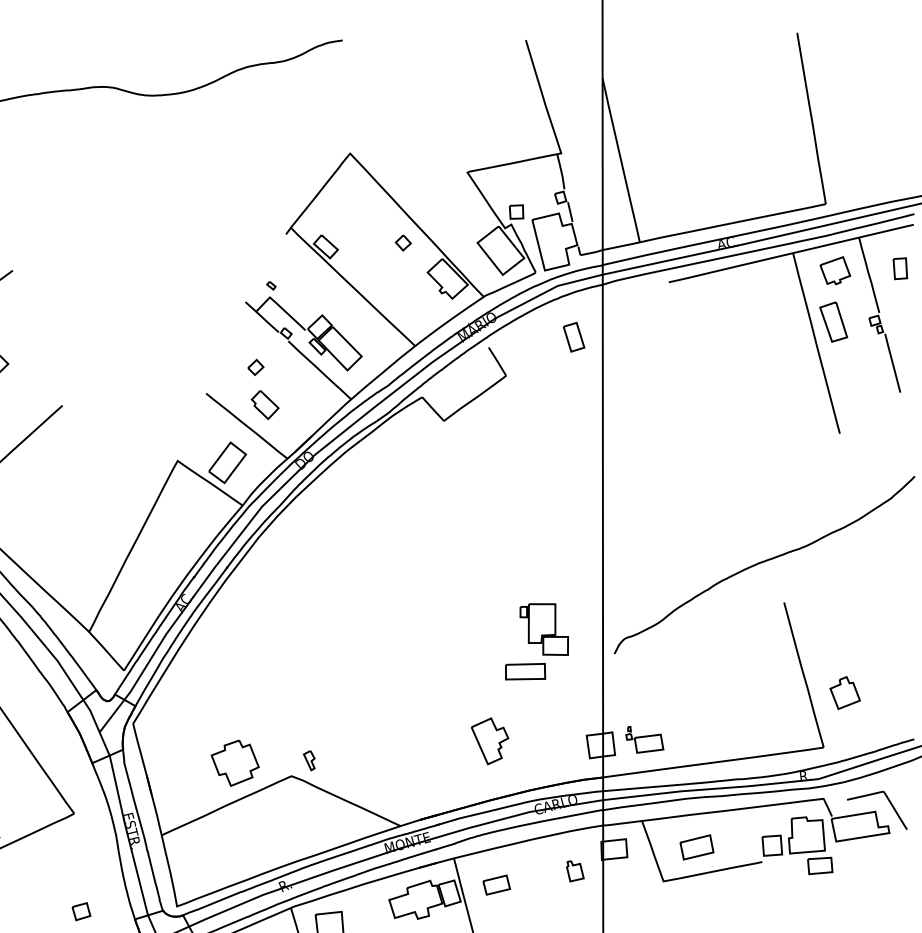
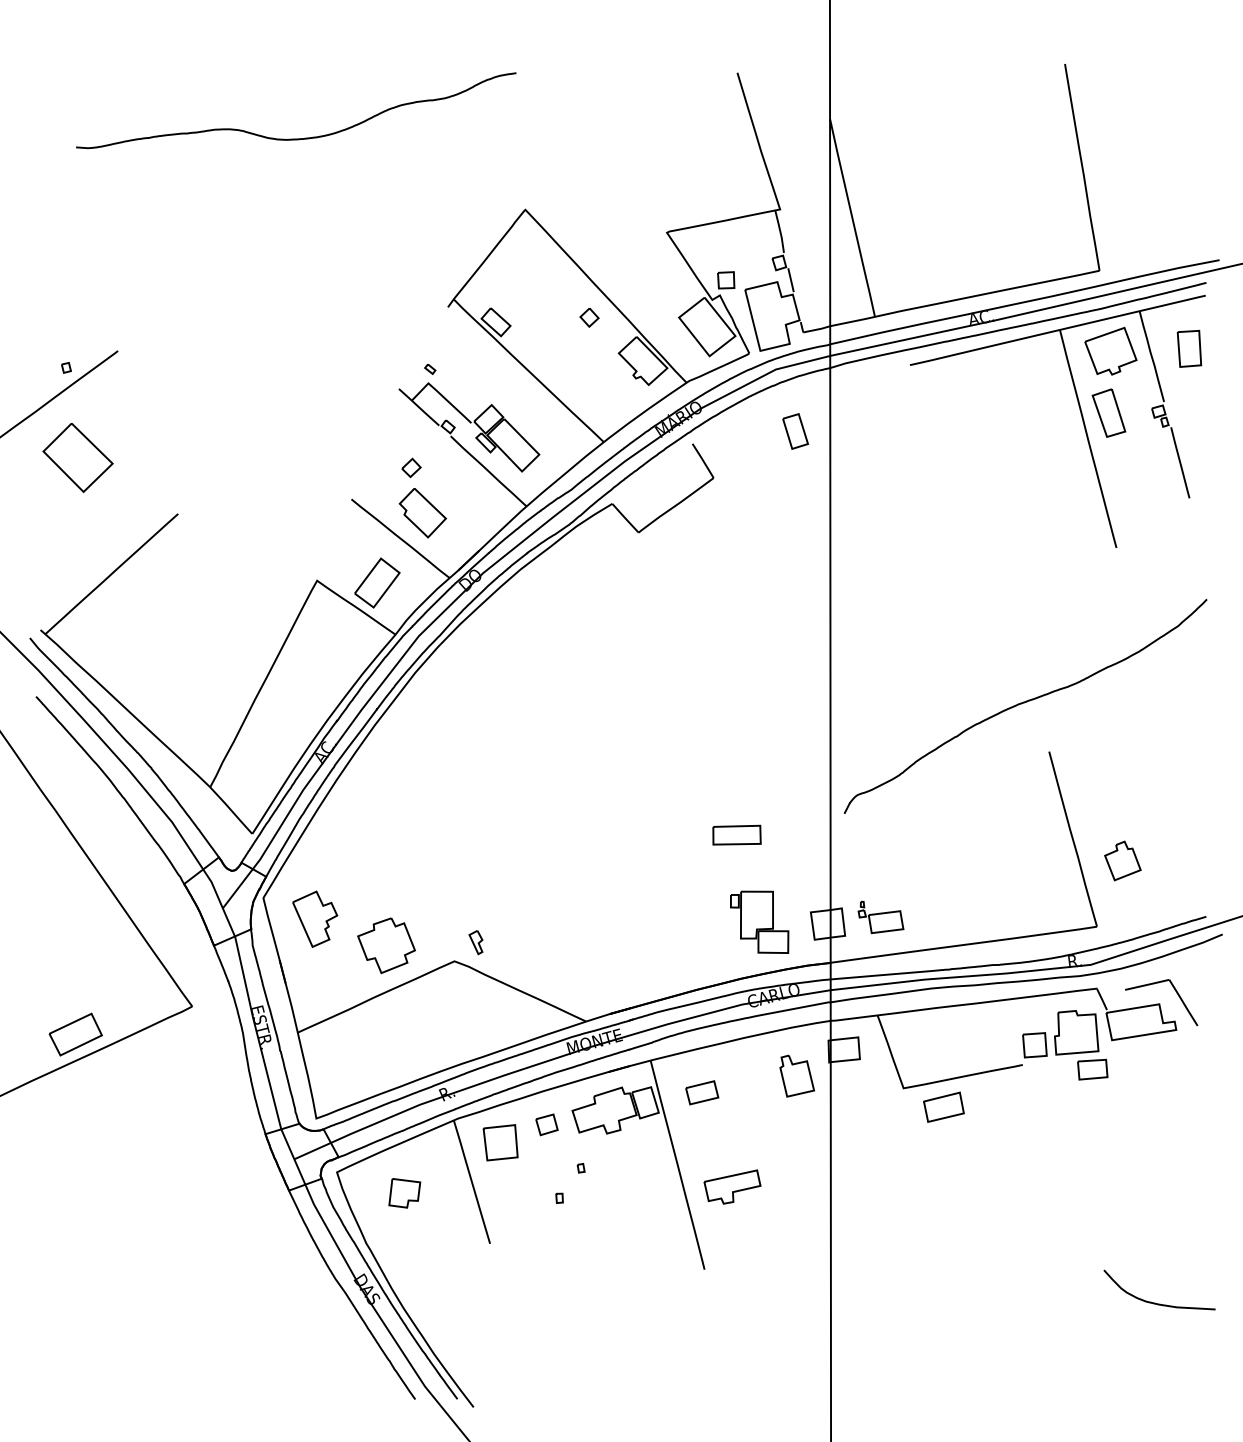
part: (900, 268) -> (1189, 348), size x1.43
part: (834, 270) -> (1110, 350), size x1.43
part: (265, 405) -> (422, 513), size x1.43
part: (544, 628) -> (759, 921), moved
part: (490, 740) -> (315, 918), moved
line: (694, 840) -> (941, 1098), moved
part: (574, 870) -> (796, 1075), size x1.67
part: (81, 911) -> (546, 1124), moved

